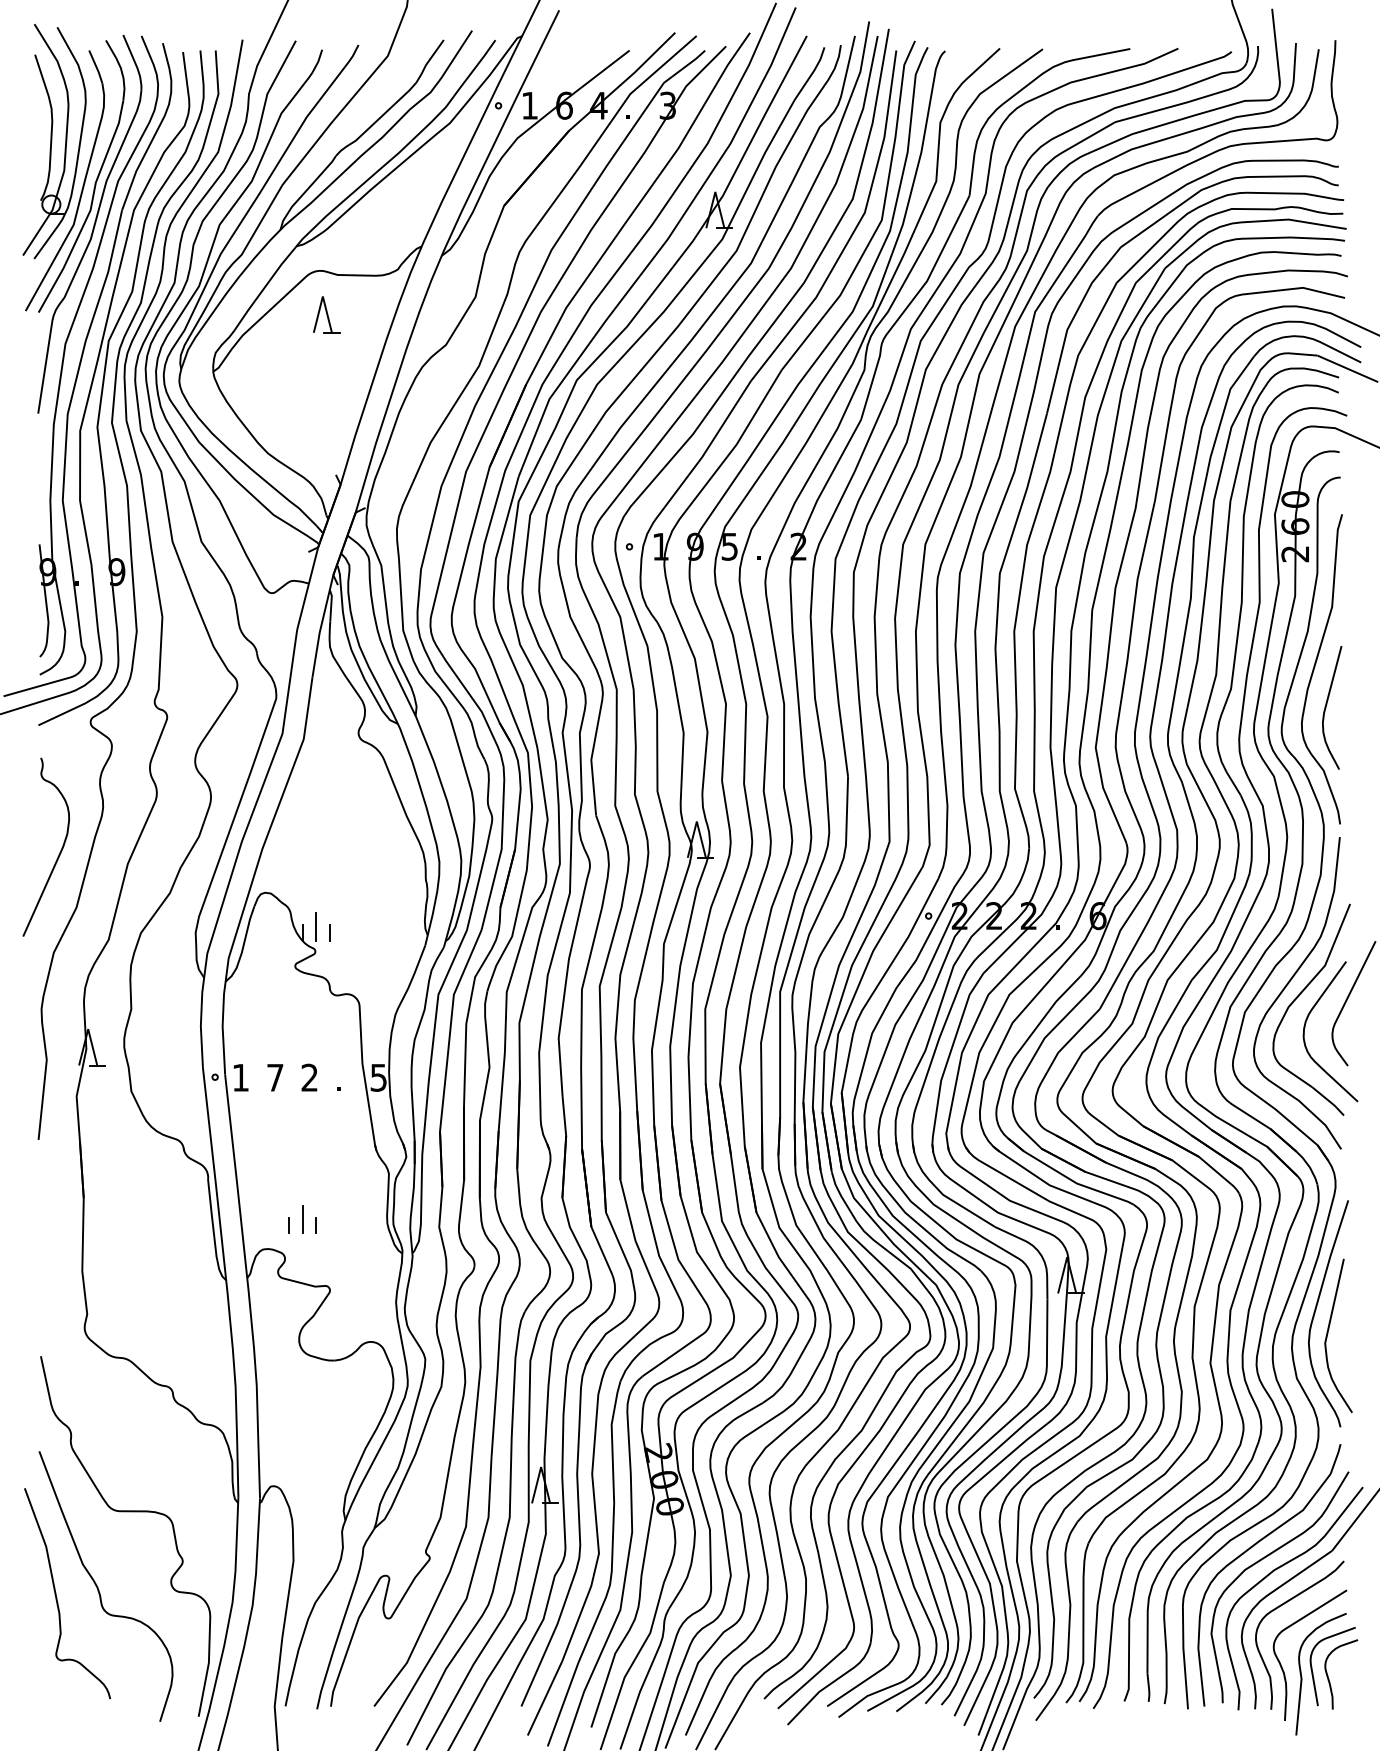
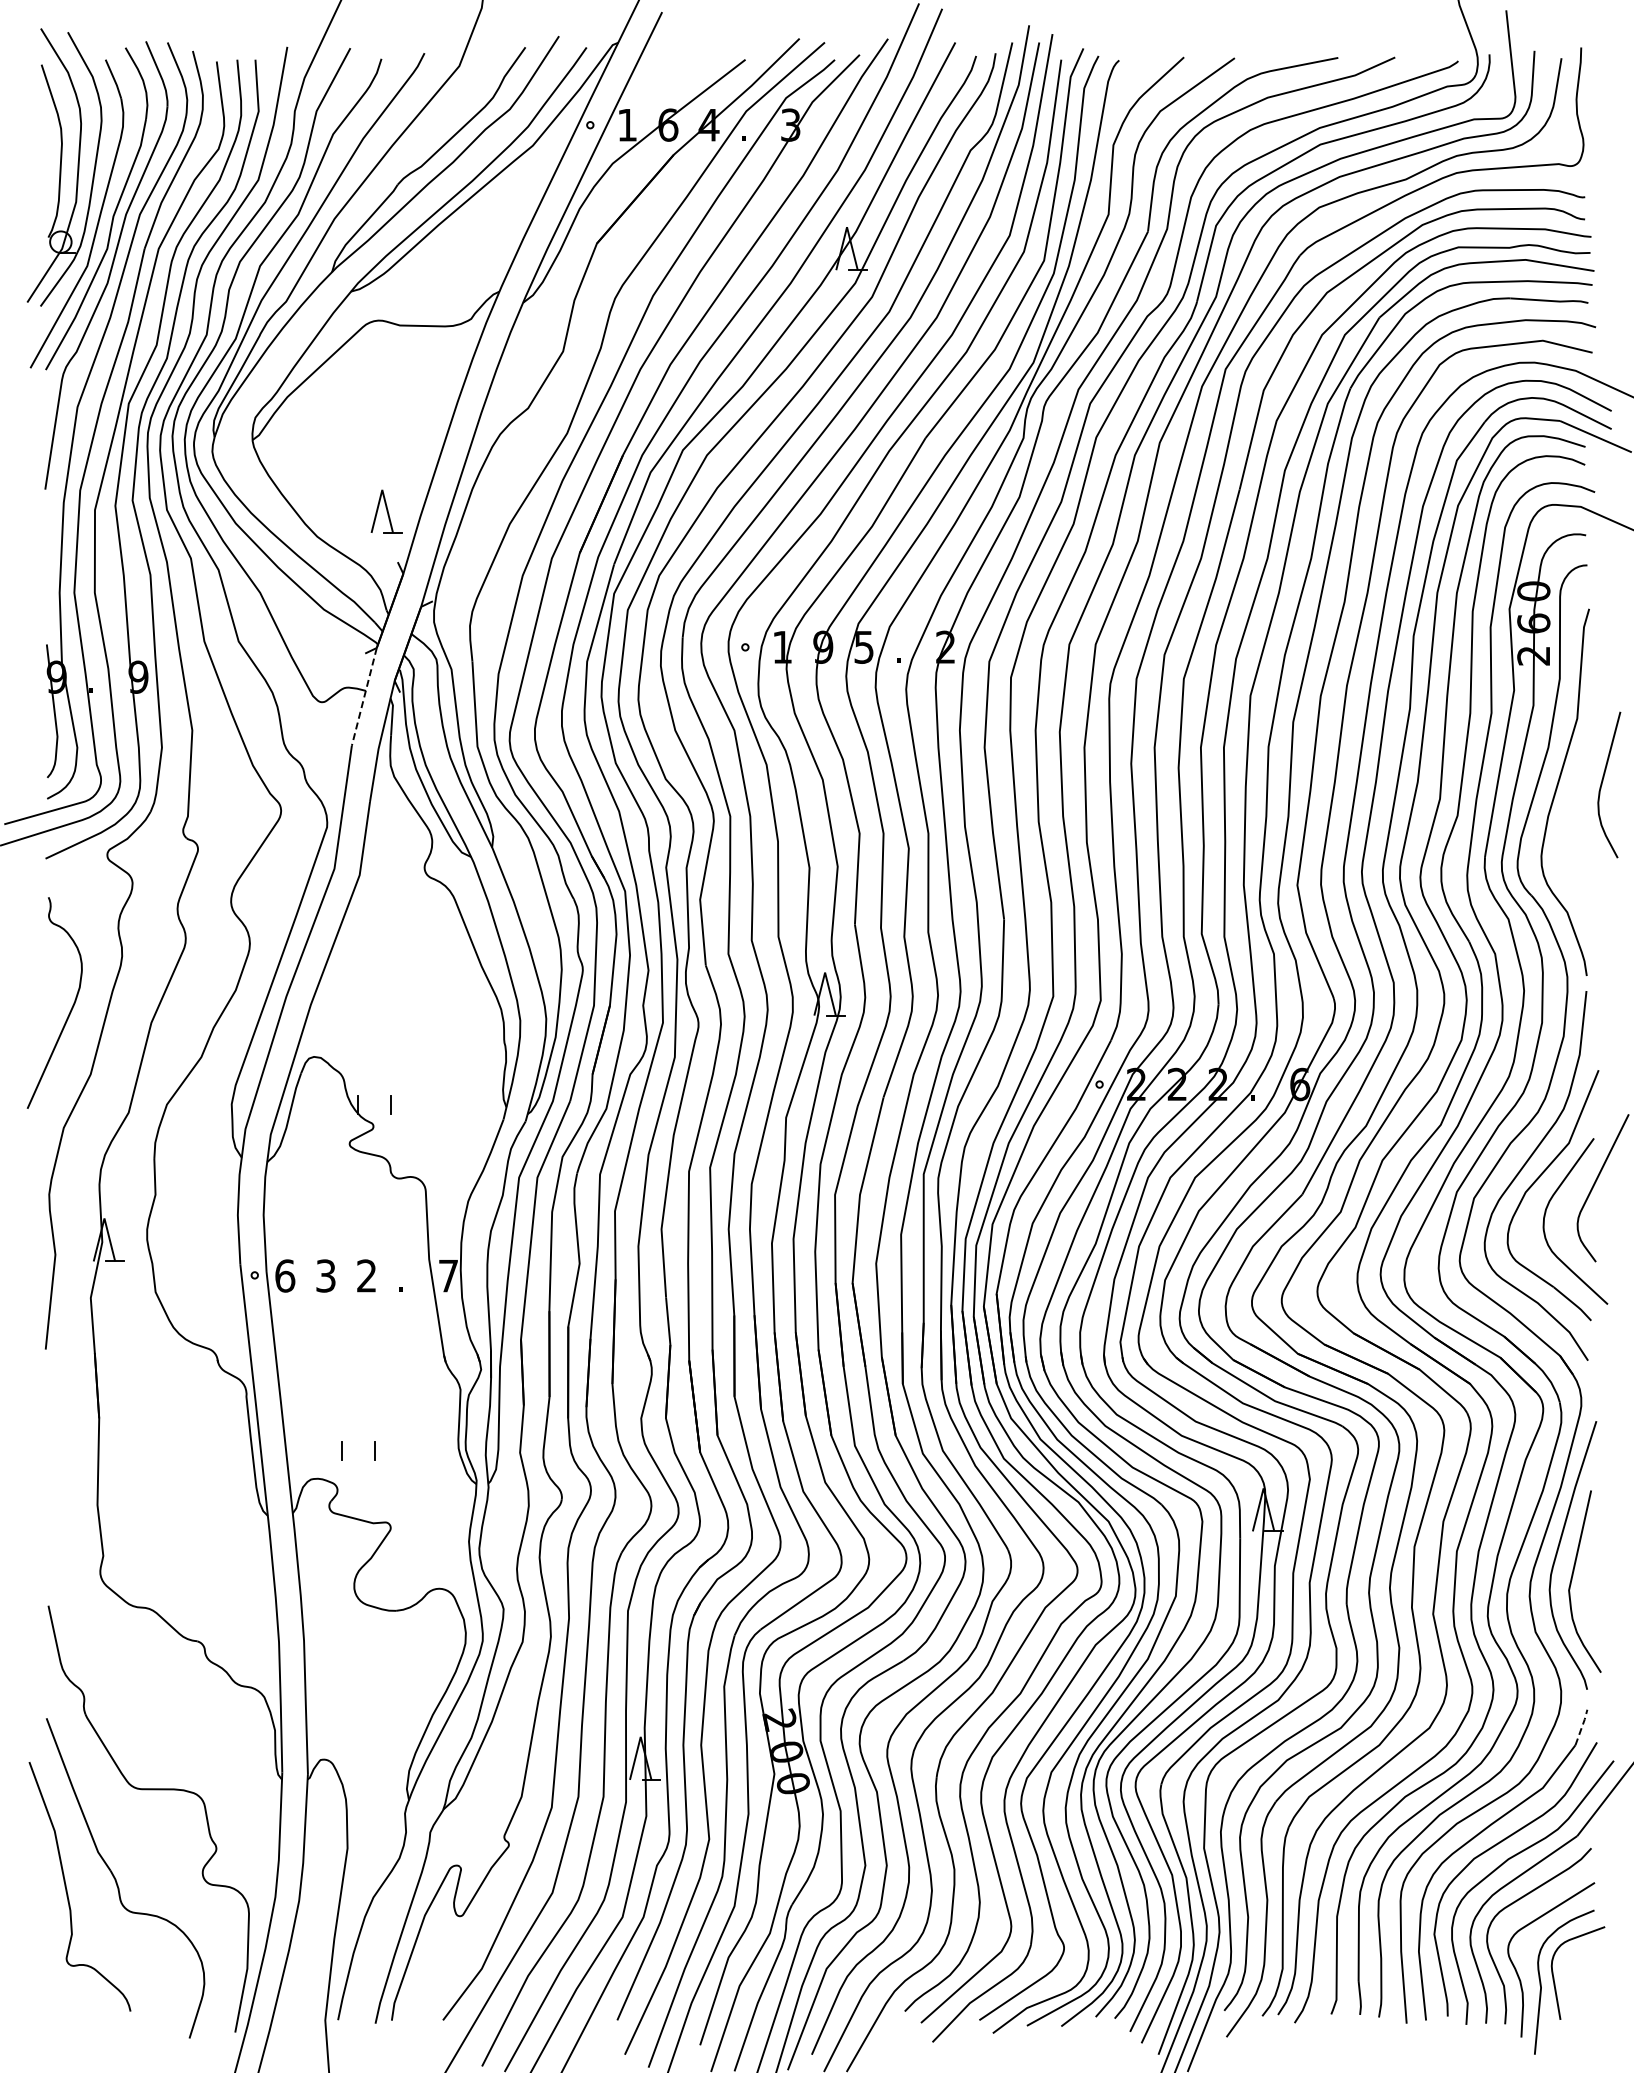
part: (326, 314) -> (386, 511), moved
line: (307, 589) -> (364, 697), solid -> dashed
curve: (1327, 704) -> (1603, 781), moved
line: (316, 927) -> (374, 1097), removed
text: (241, 1077) -> (285, 1275), 1 -> 6
text: (274, 1077) -> (325, 1275), 7 -> 3
text: (378, 1078) -> (448, 1276), 5 -> 7
line: (302, 1219) -> (358, 1443), removed
line: (1336, 1458) -> (1582, 1726), solid -> dashed
curve: (1328, 1677) -> (1573, 1986), removed

